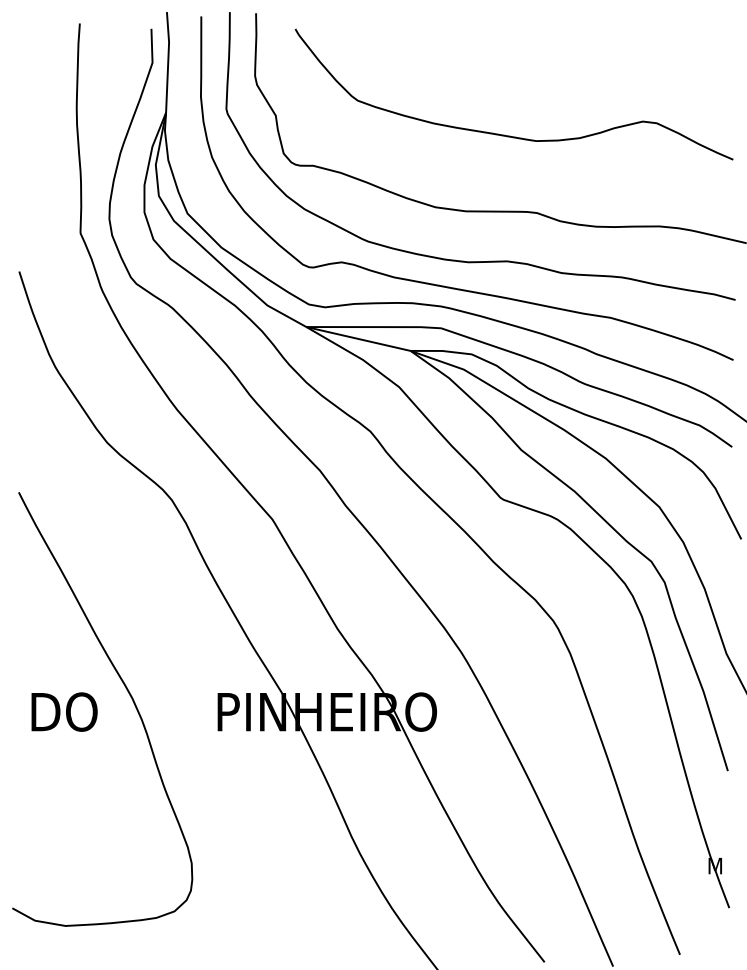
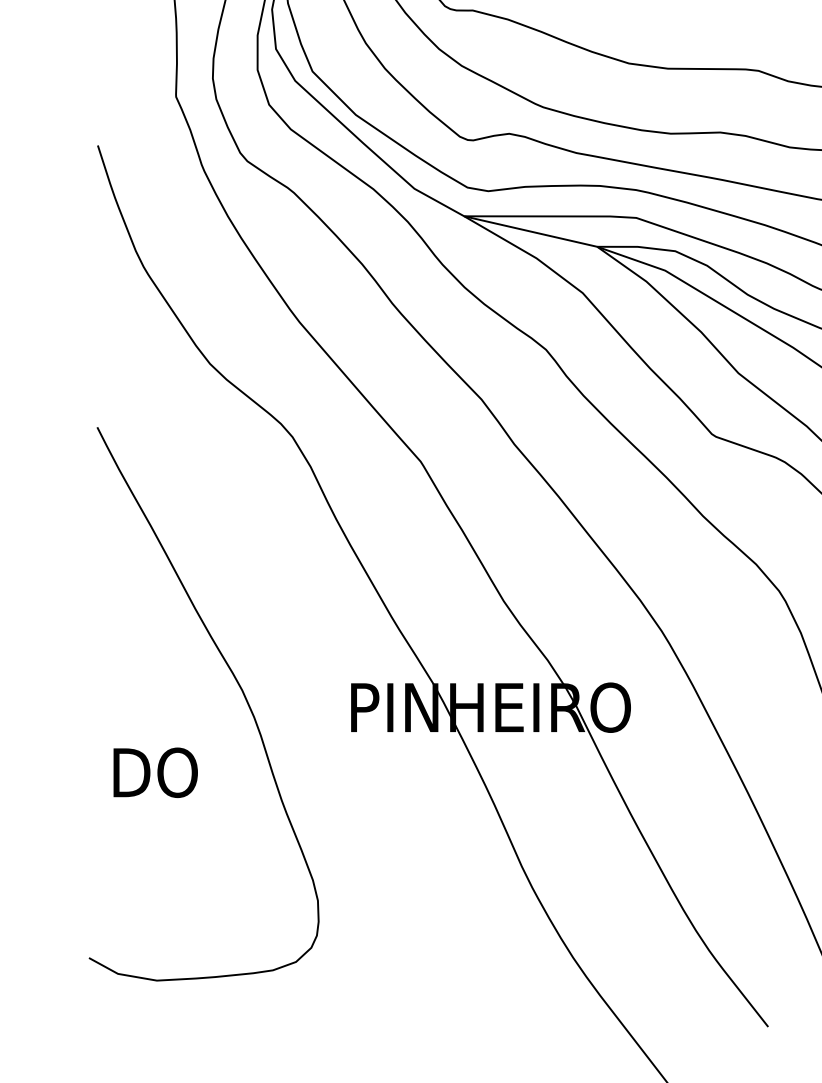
text: (64, 711) -> (155, 772), moved

